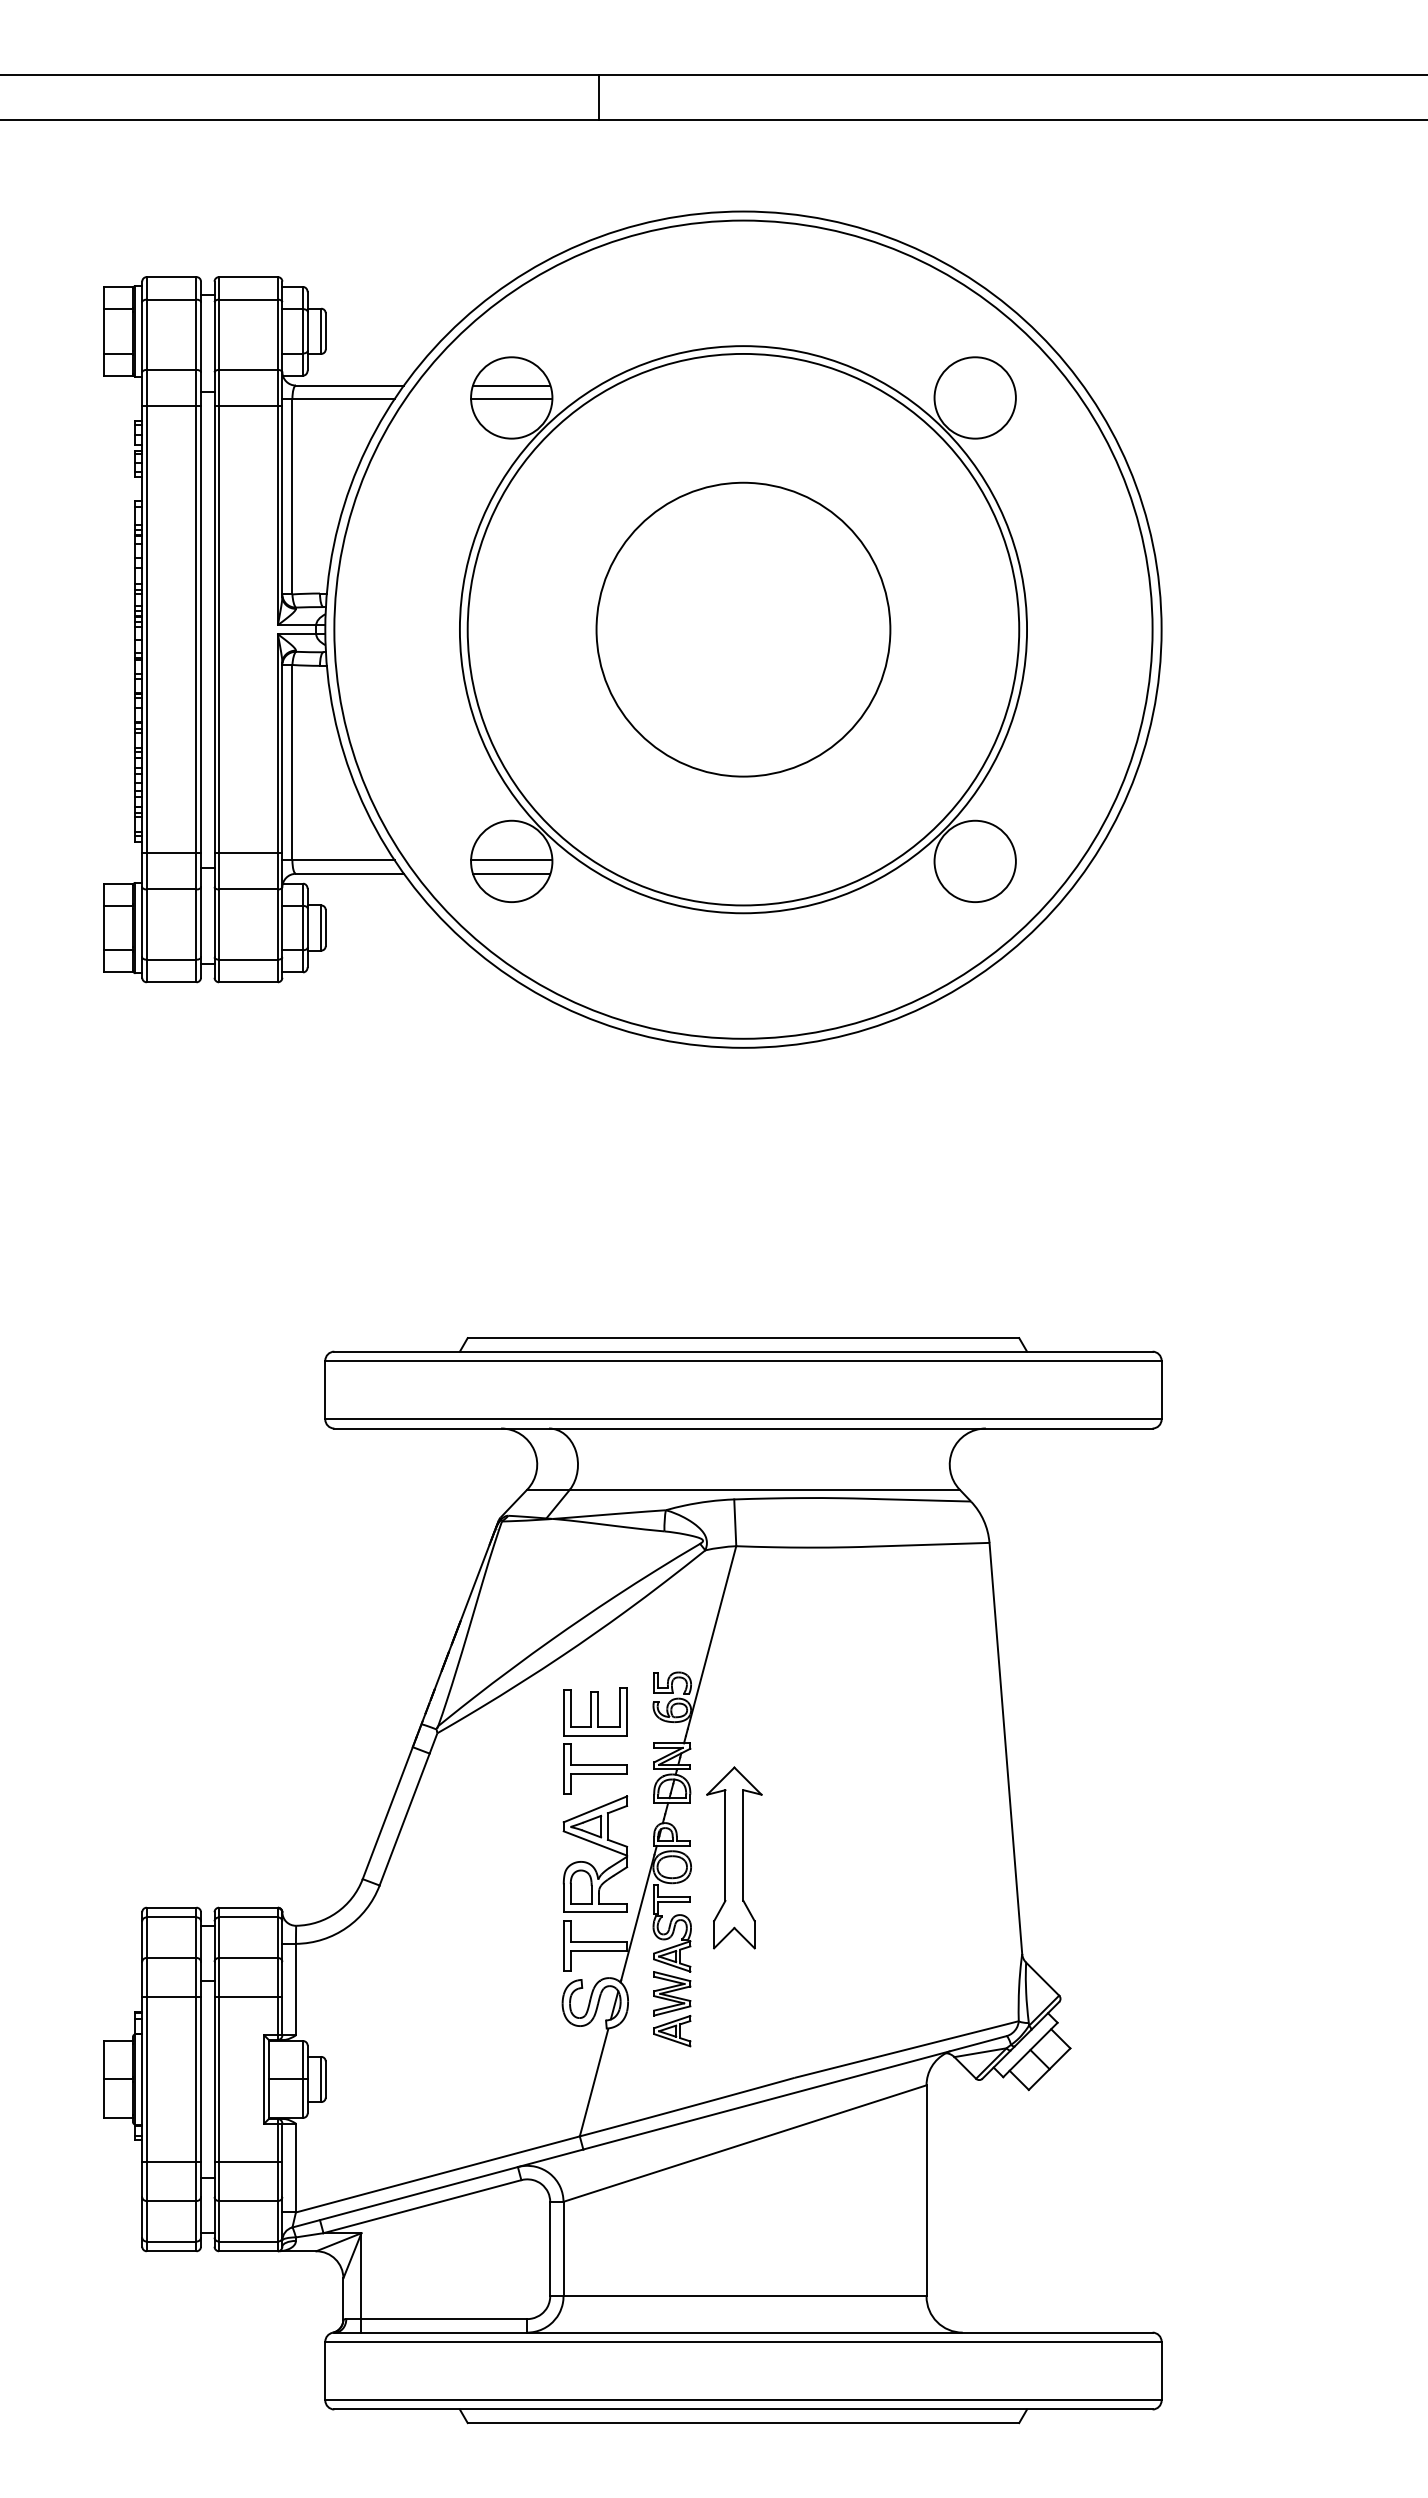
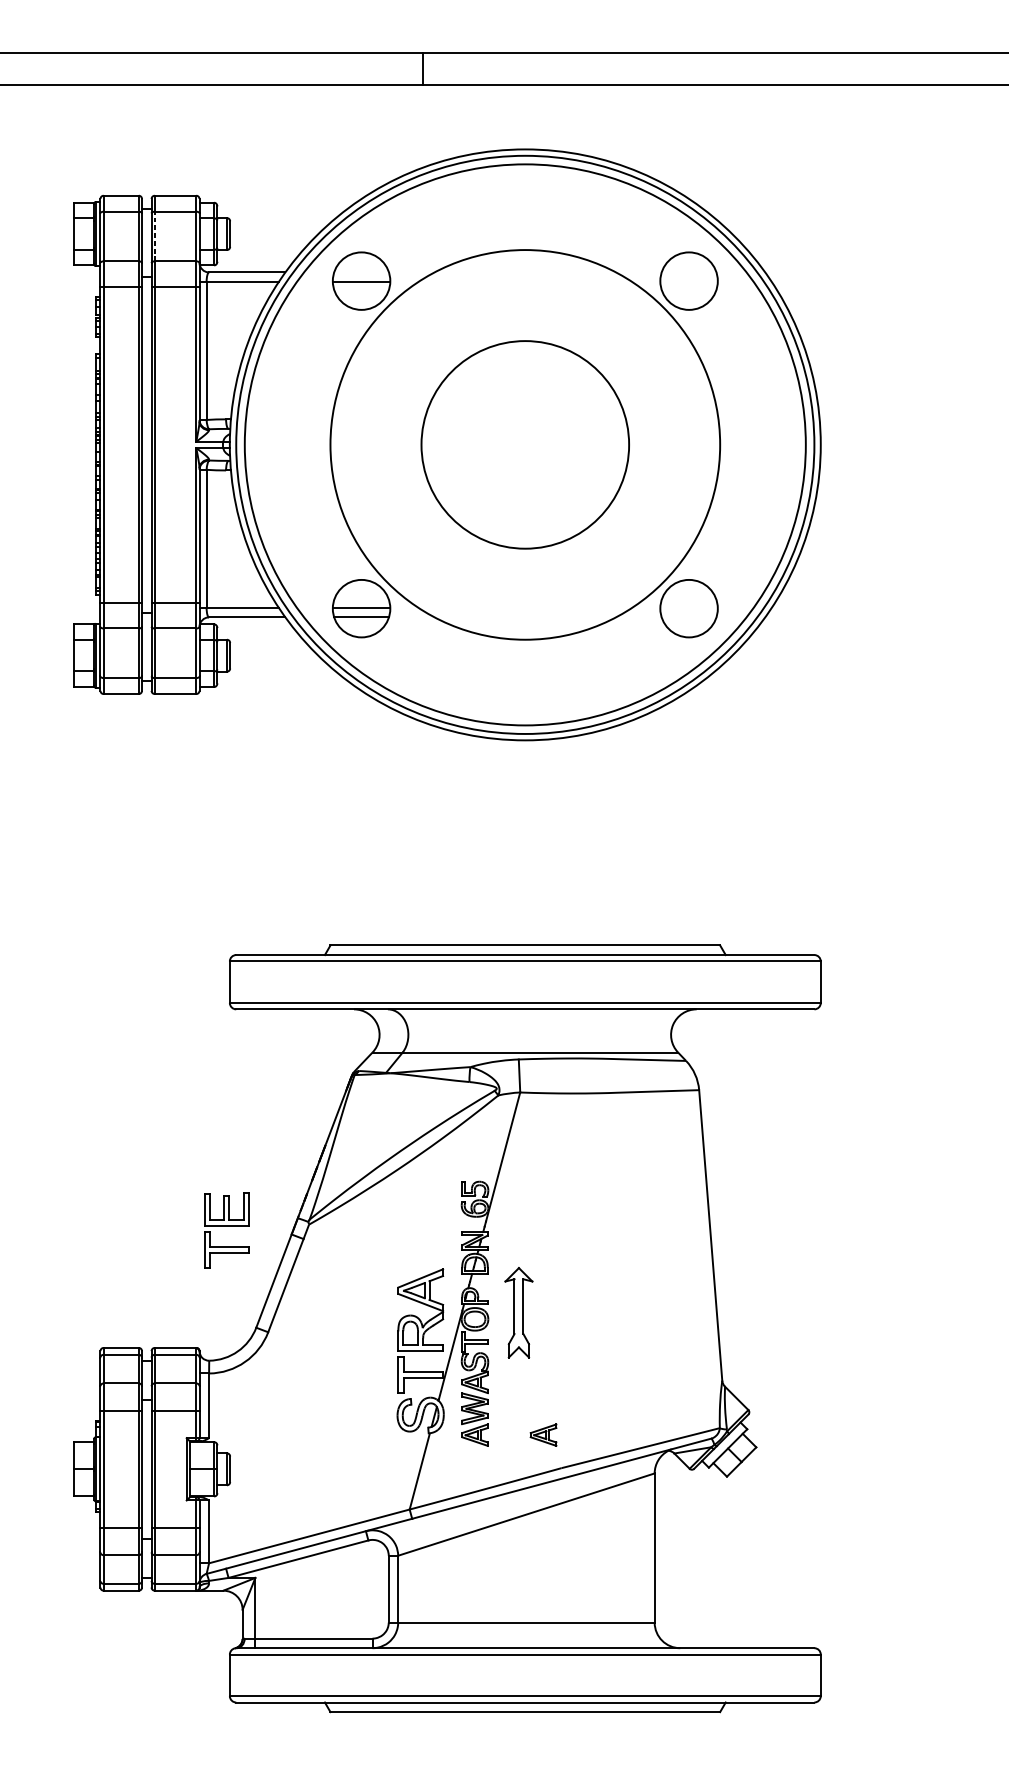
line: (219, 334) -> (155, 236), solid -> dashed
line: (511, 385) -> (361, 272), removed
circle: (743, 629) -> (525, 444), size x1.4
part: (595, 1740) -> (227, 1229), moved
part: (734, 1857) -> (518, 1312), size x0.7
part: (769, 2031) -> (543, 1435), added

